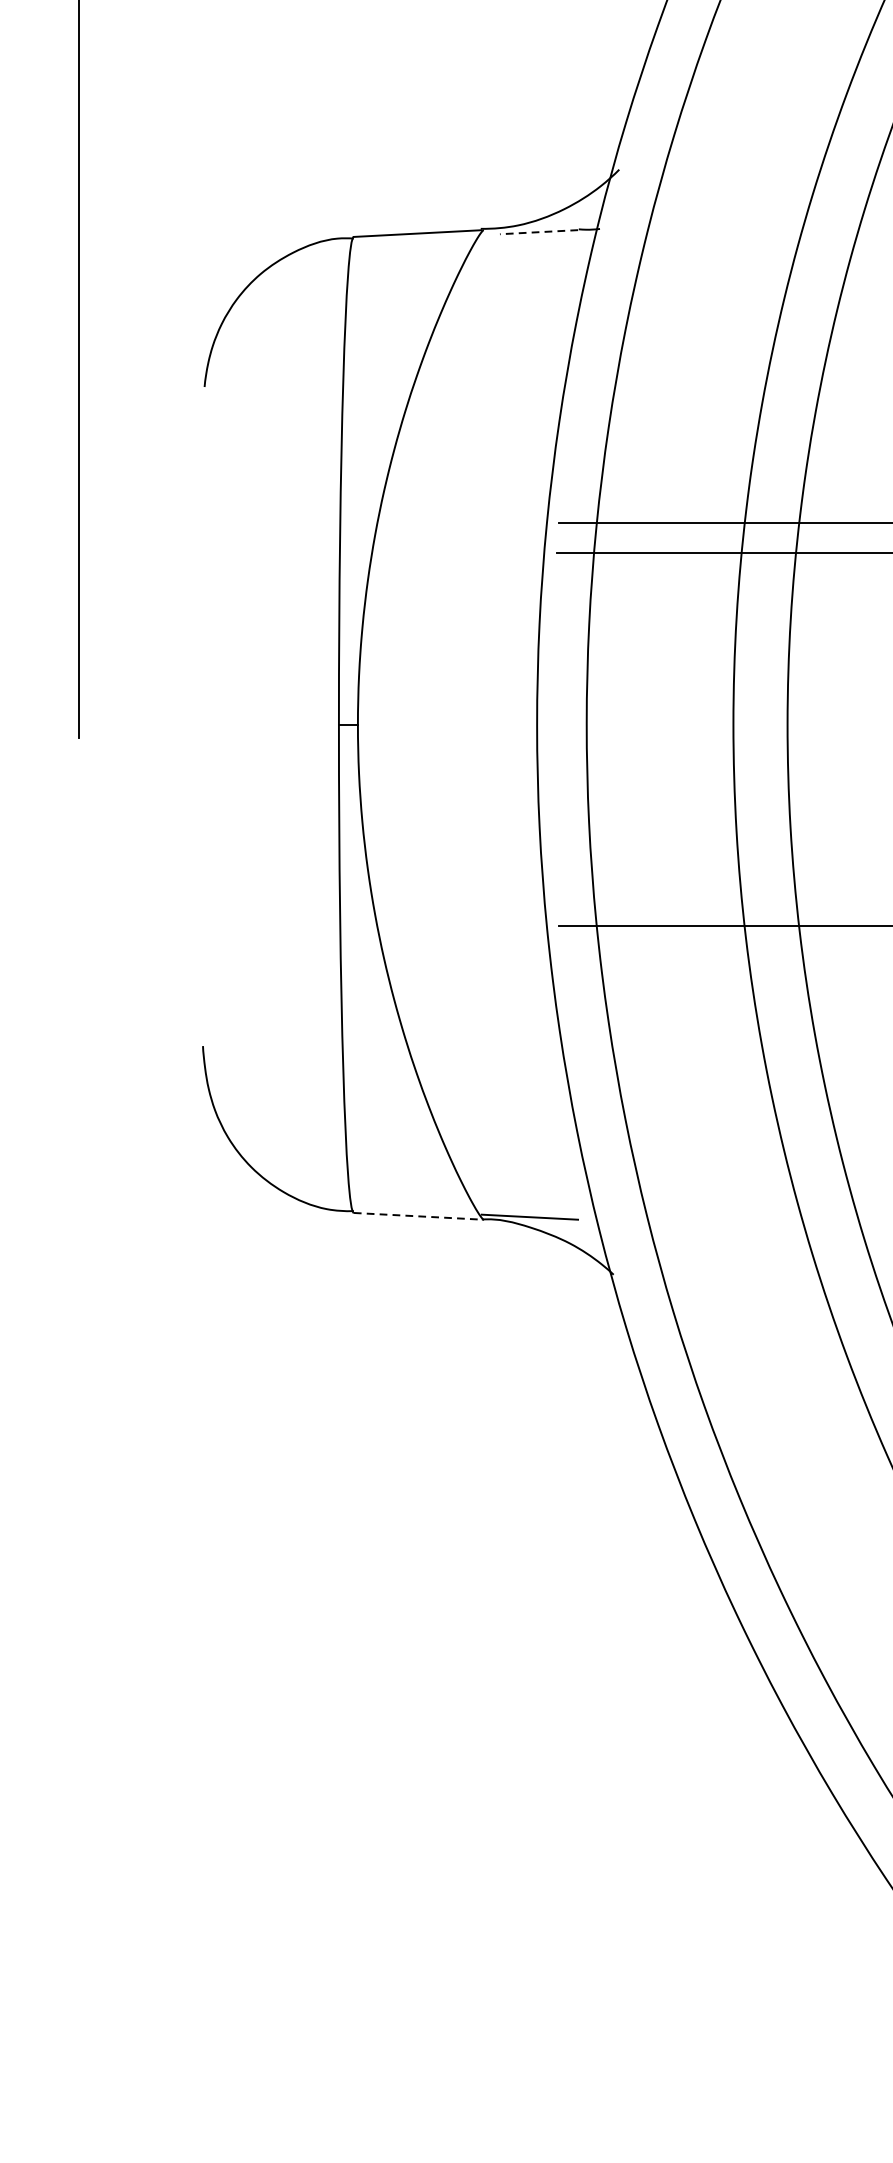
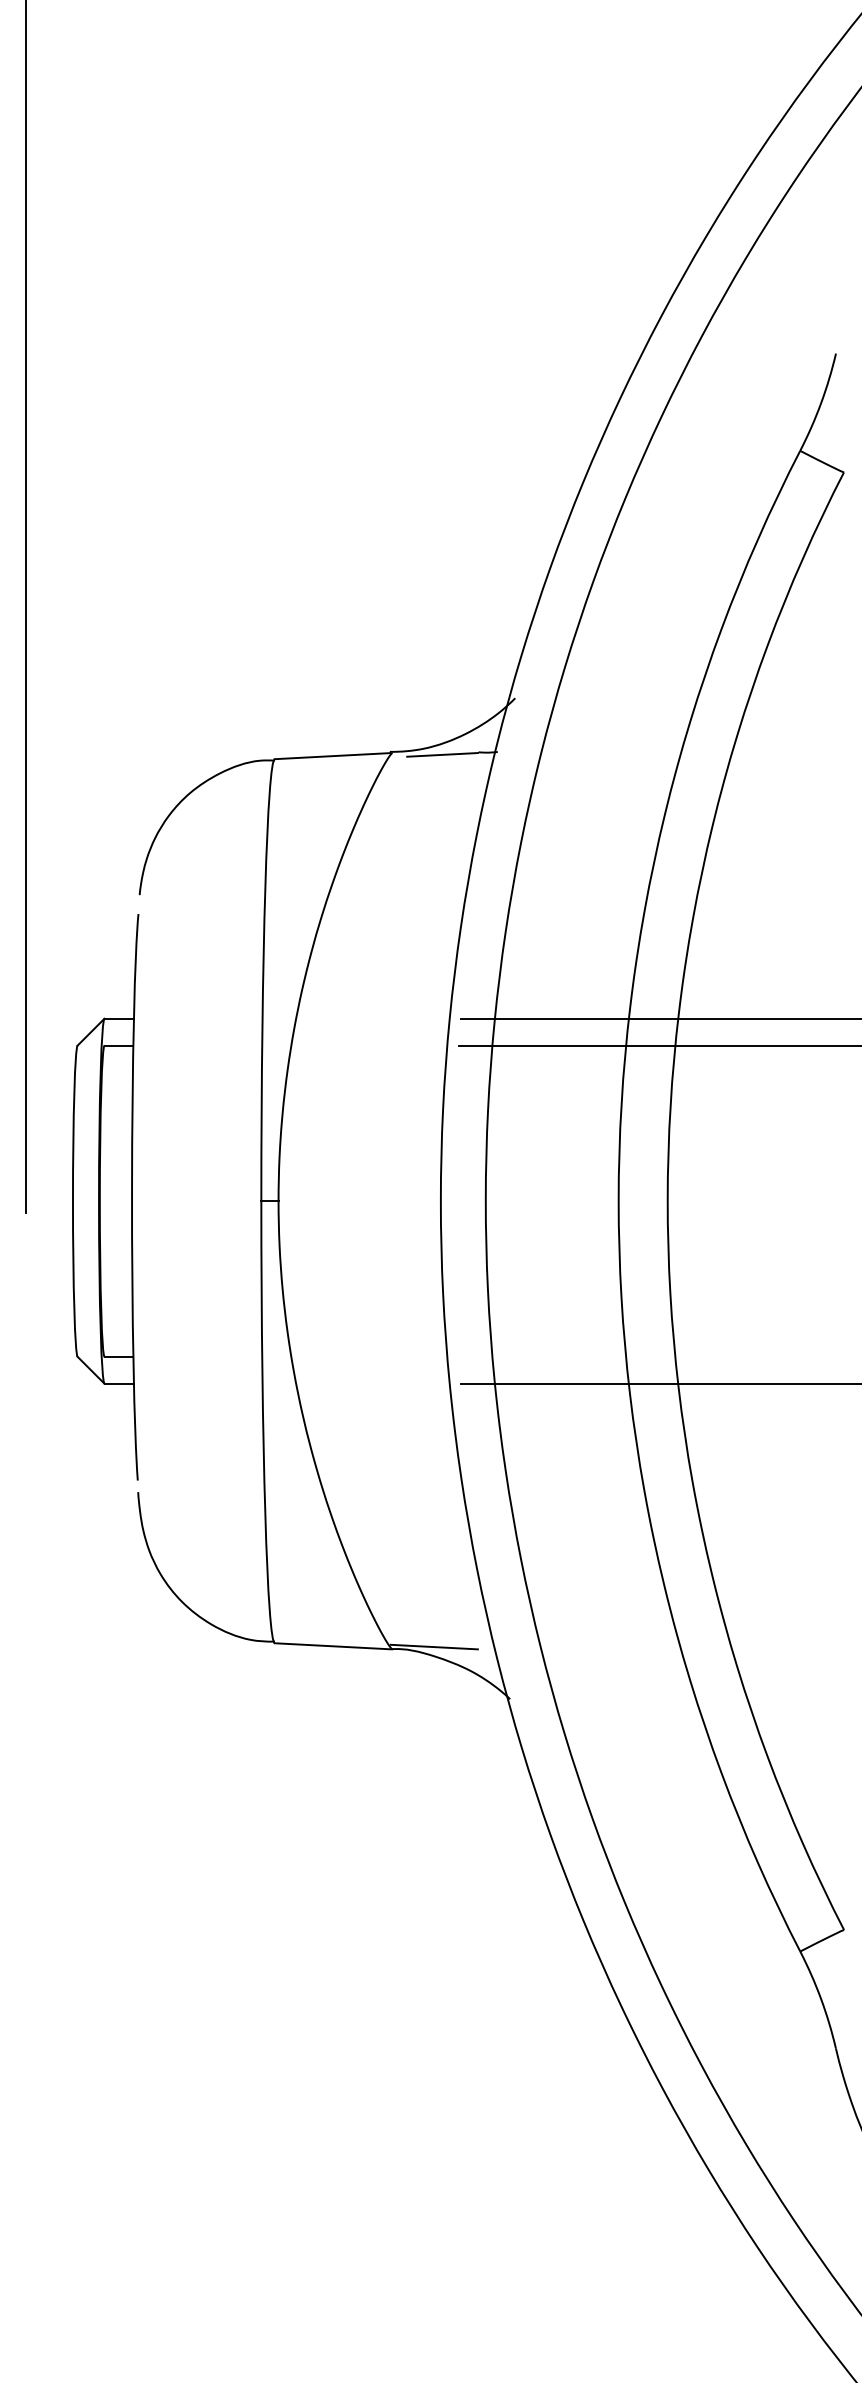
line: (538, 231) -> (442, 754), dashed -> solid
part: (166, 720) -> (105, 1197), added
line: (417, 1216) -> (332, 1646), dashed -> solid

